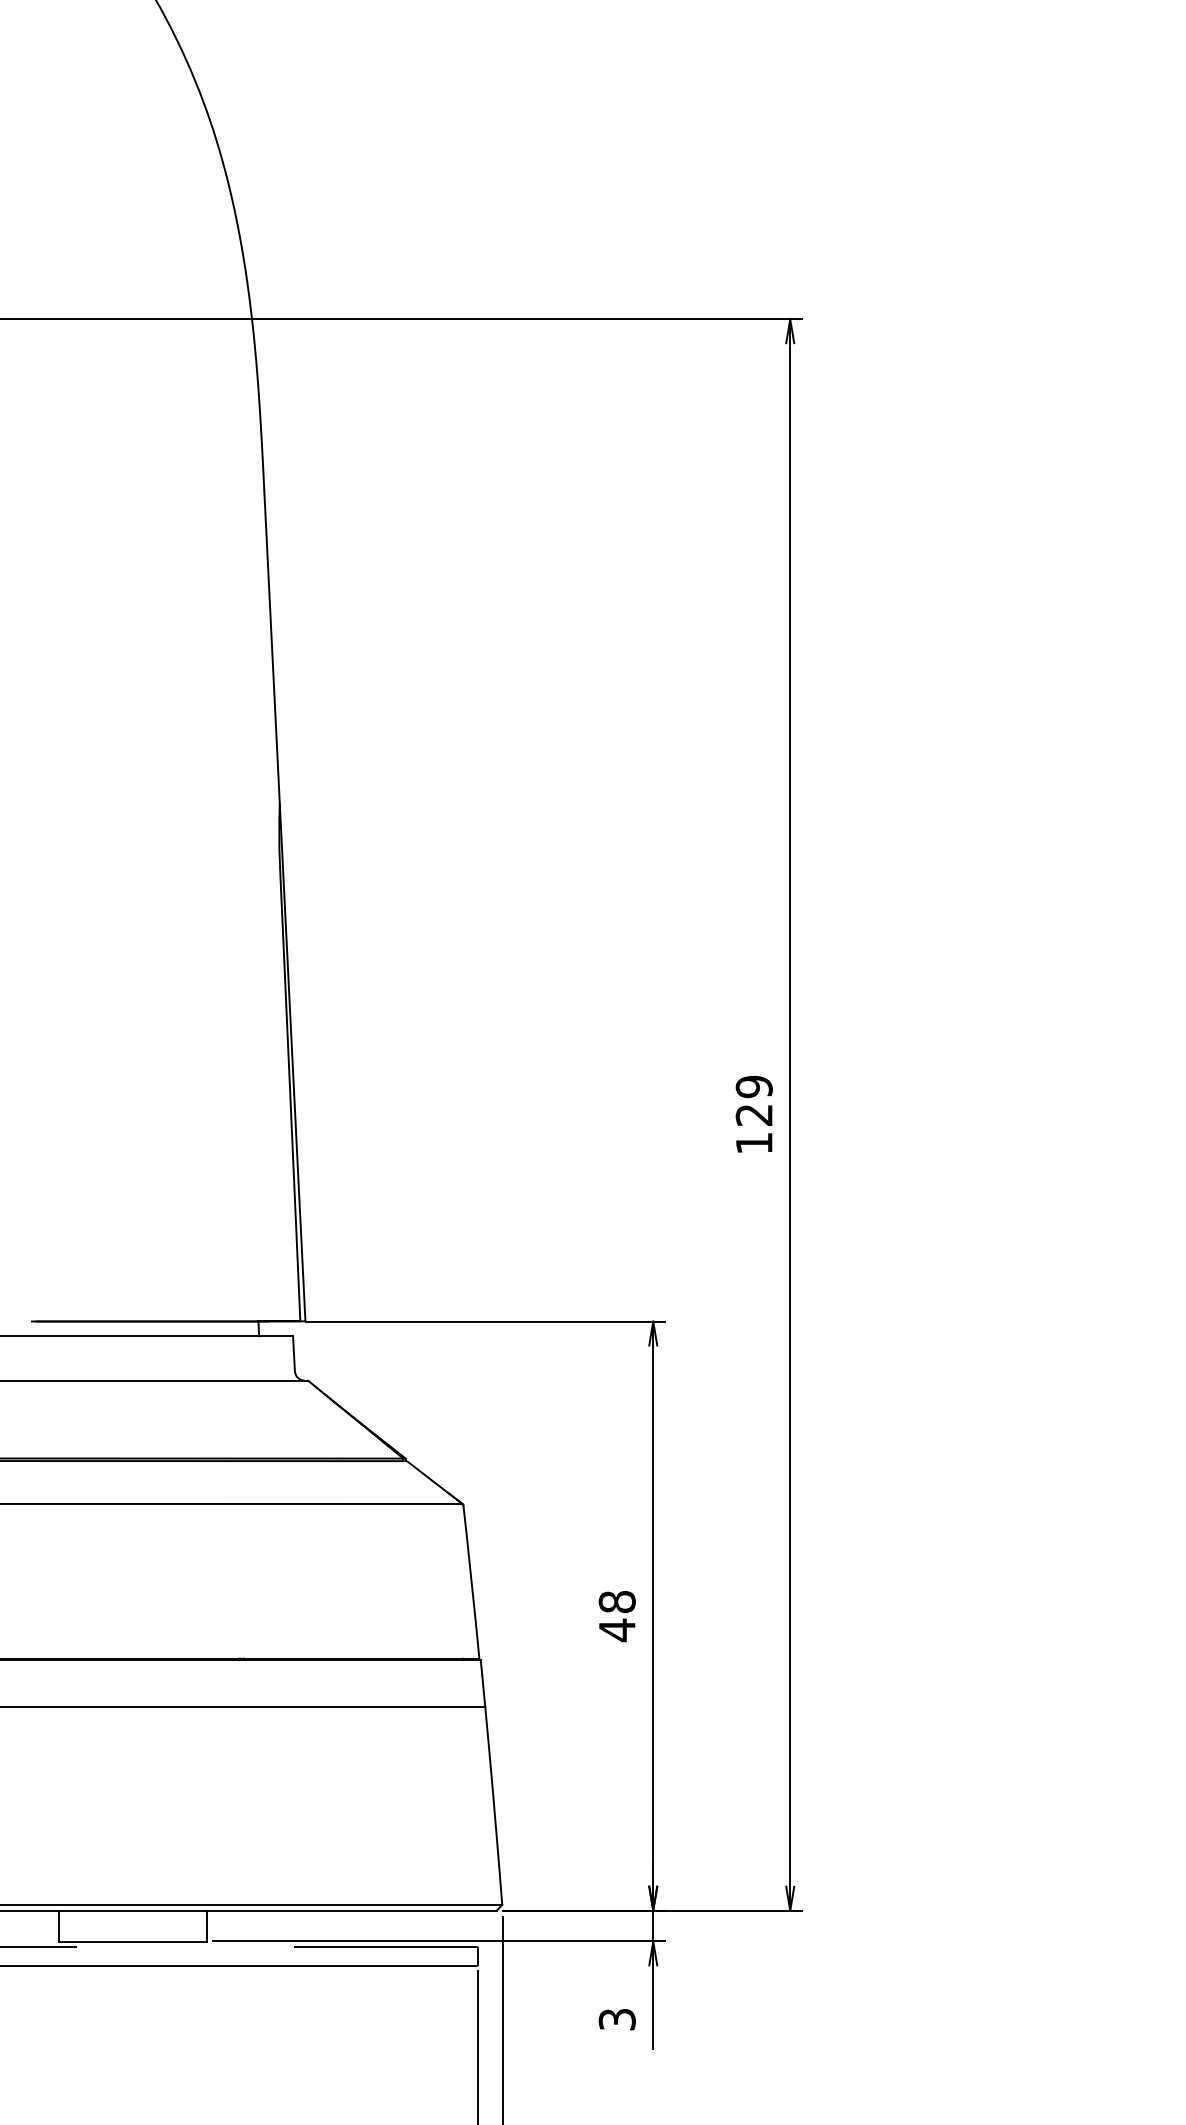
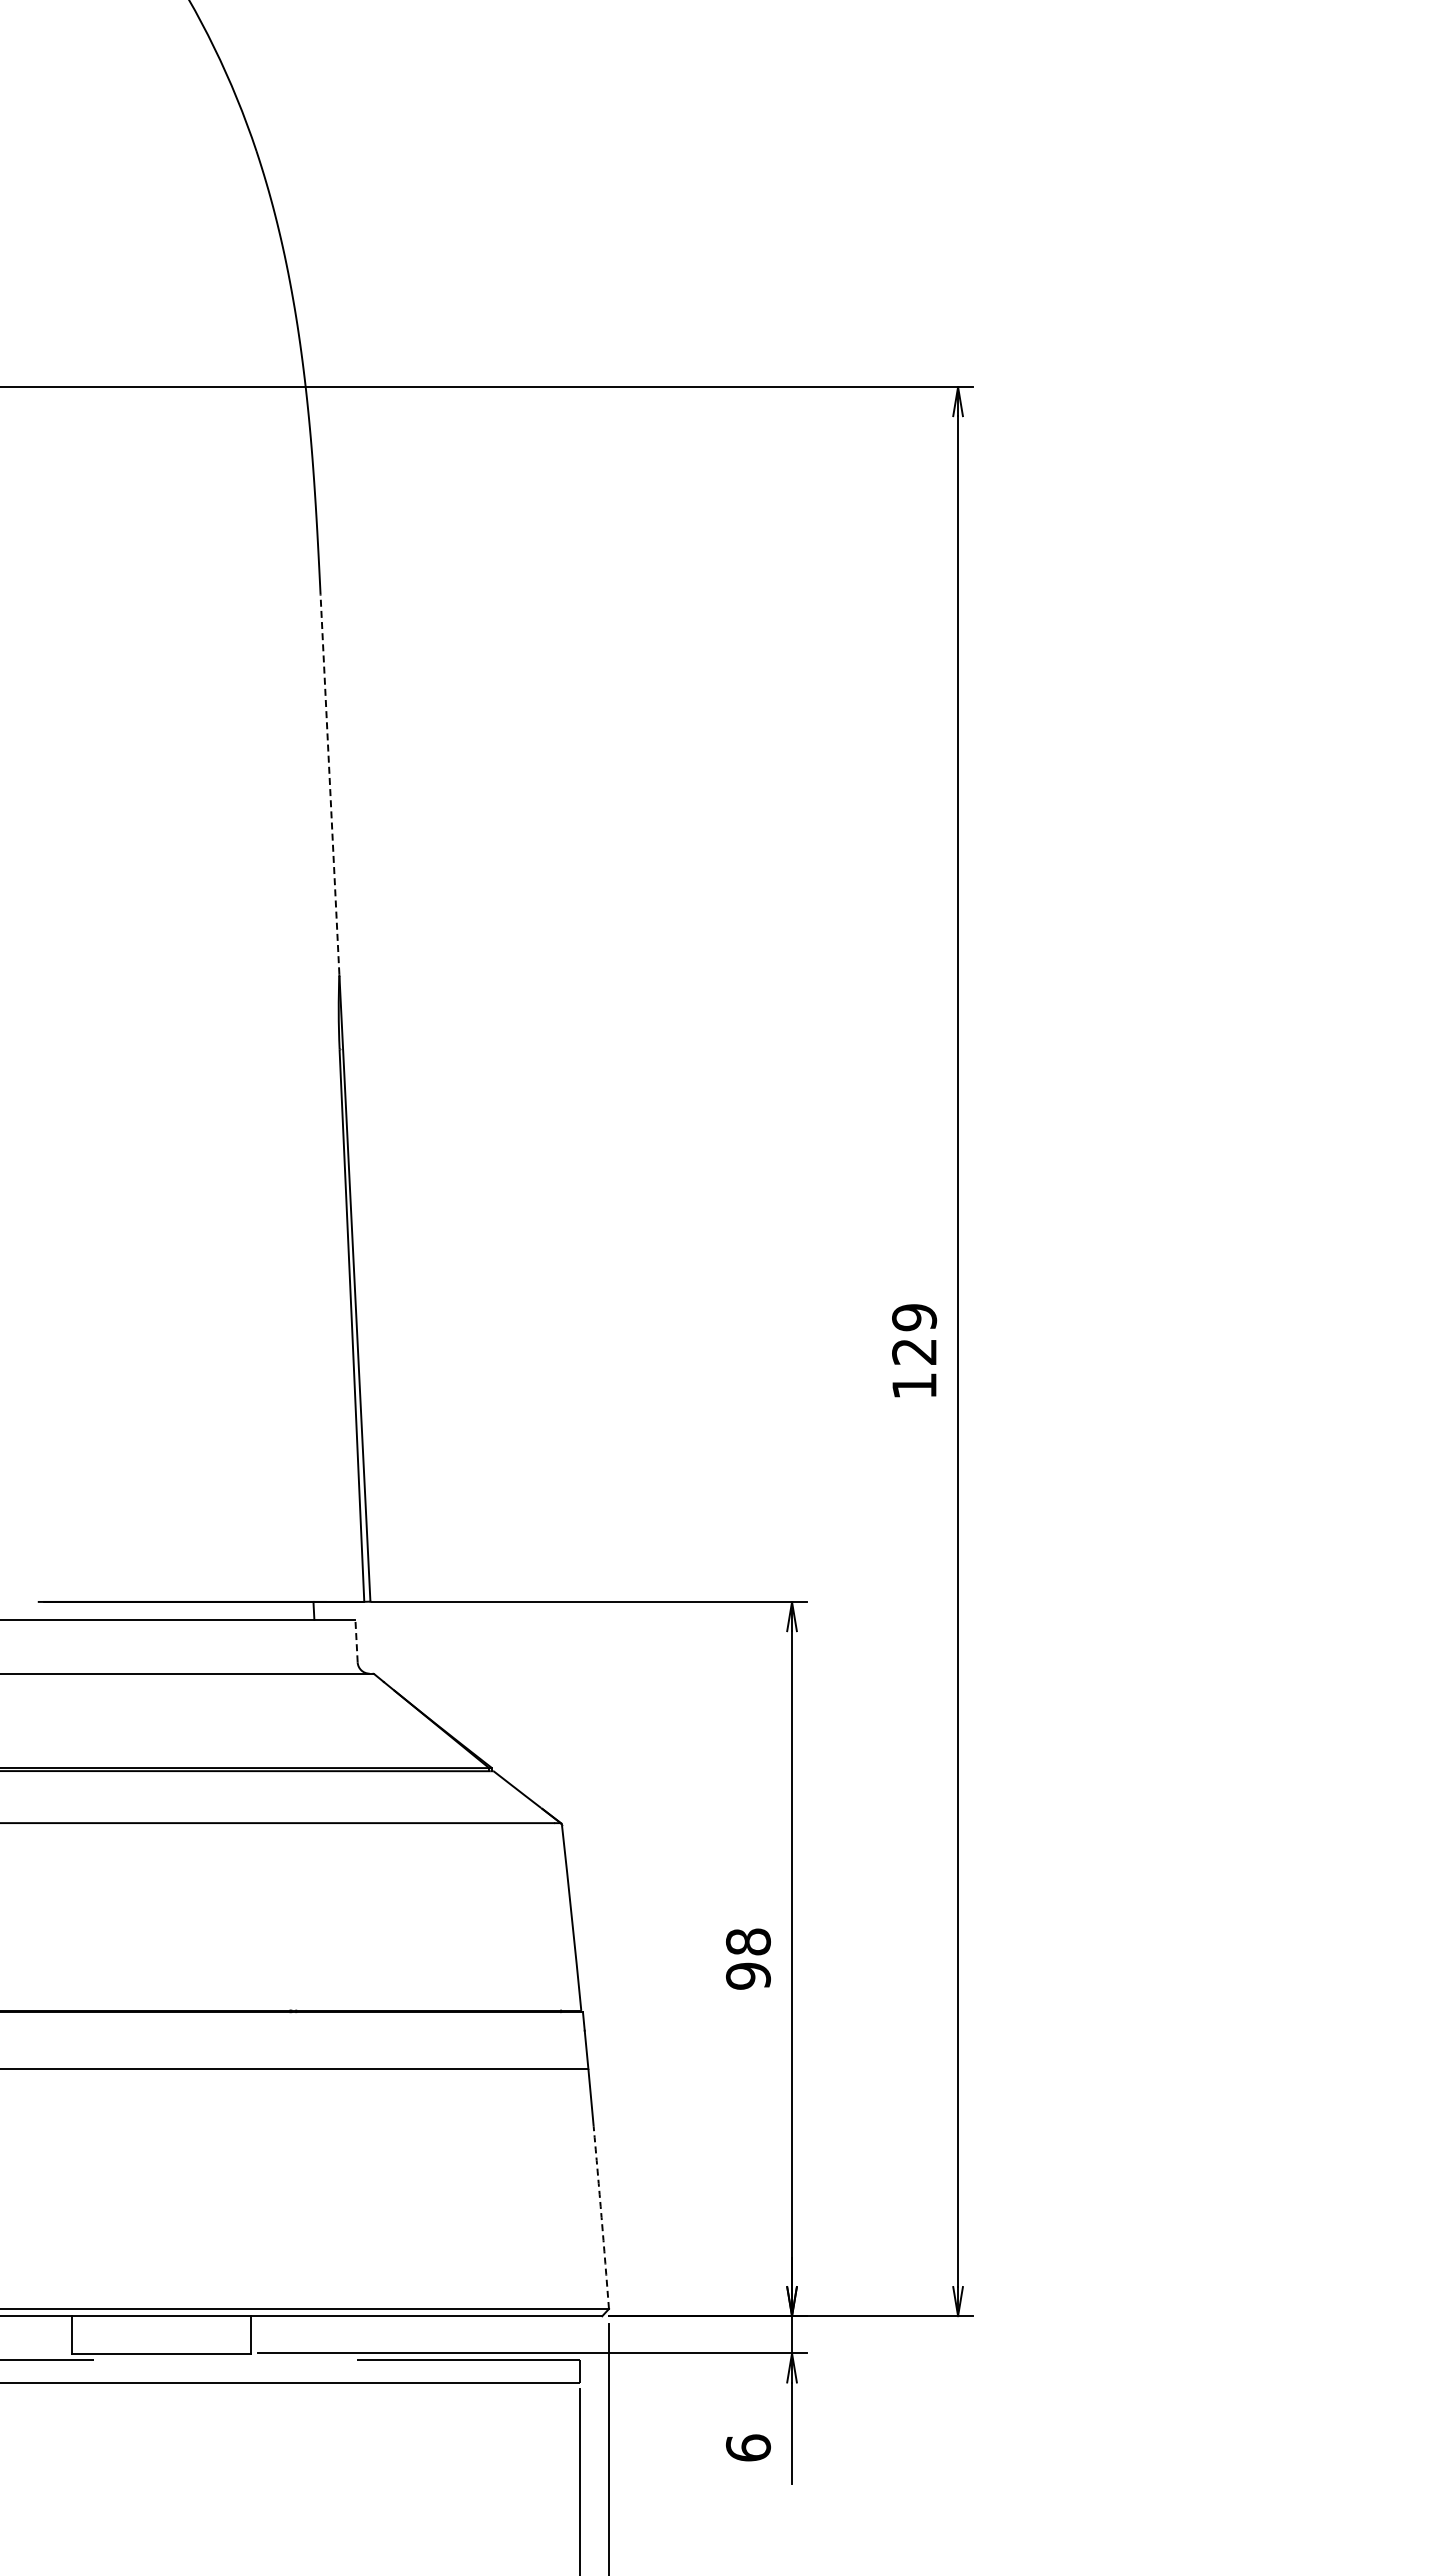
line: (271, 647) -> (329, 784), solid -> dashed
line: (293, 1353) -> (356, 1640), solid -> dashed
text: (617, 1630) -> (748, 1976), 48 -> 98
arc: (496, 1829) -> (601, 2217), solid -> dashed
text: (617, 2019) -> (748, 2447), 3 -> 6

